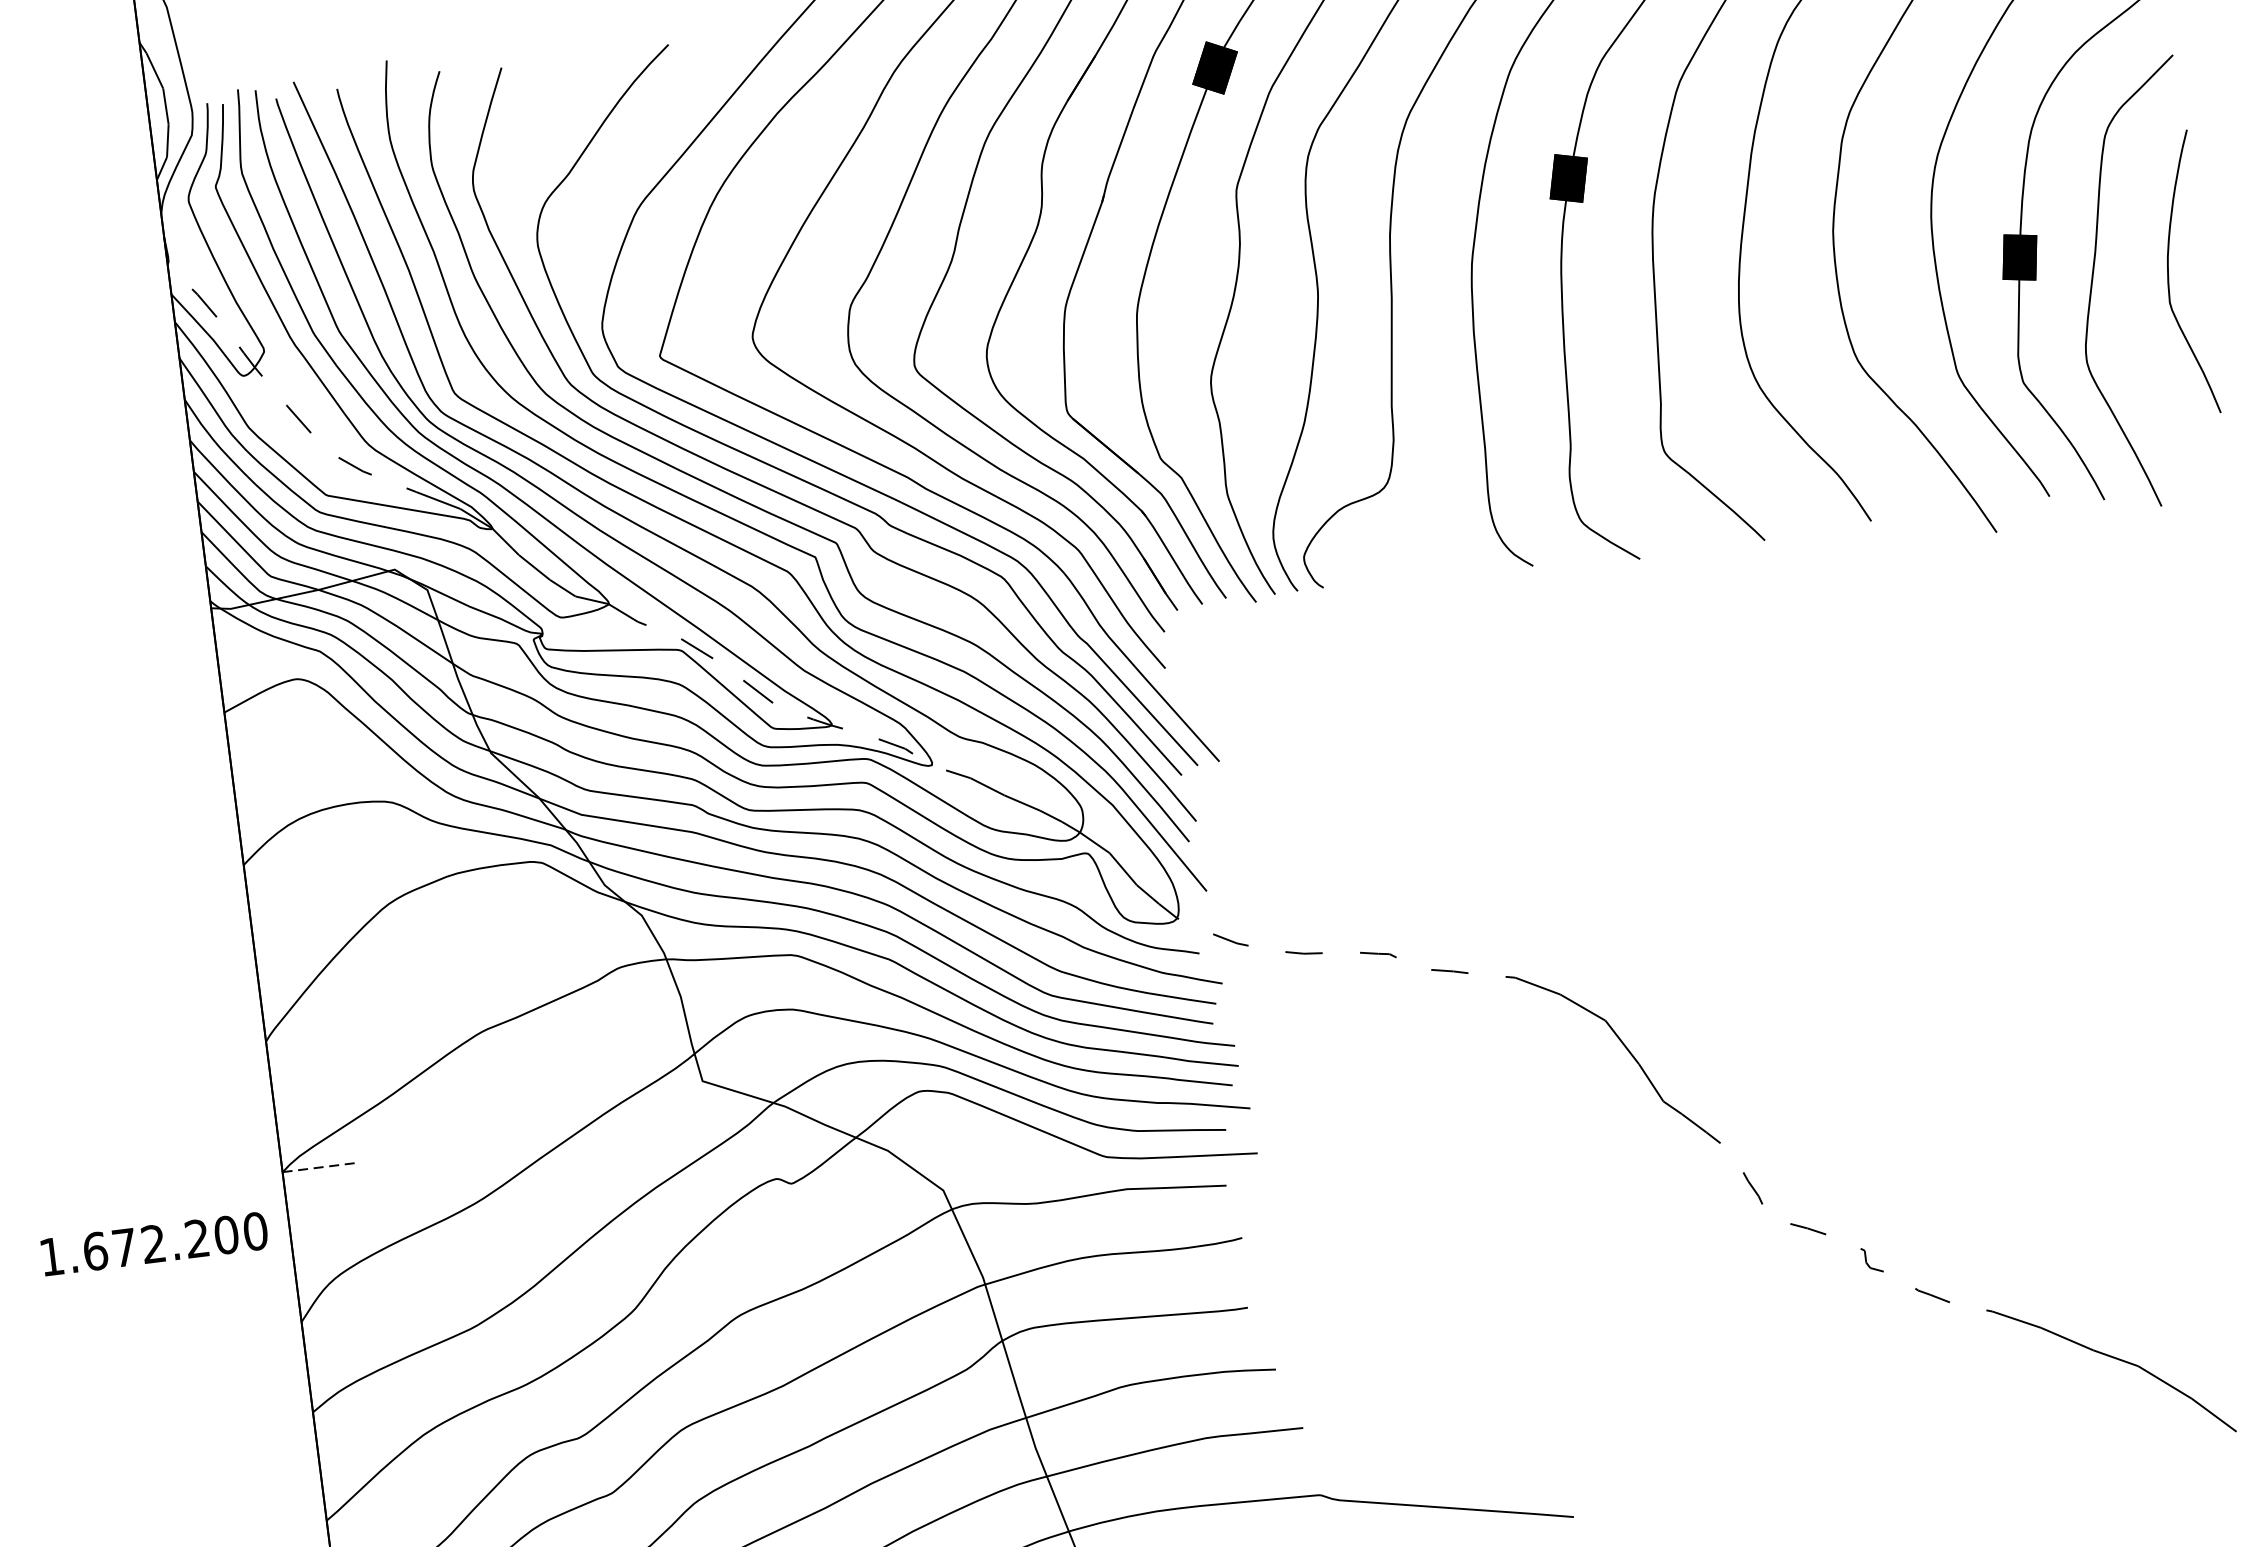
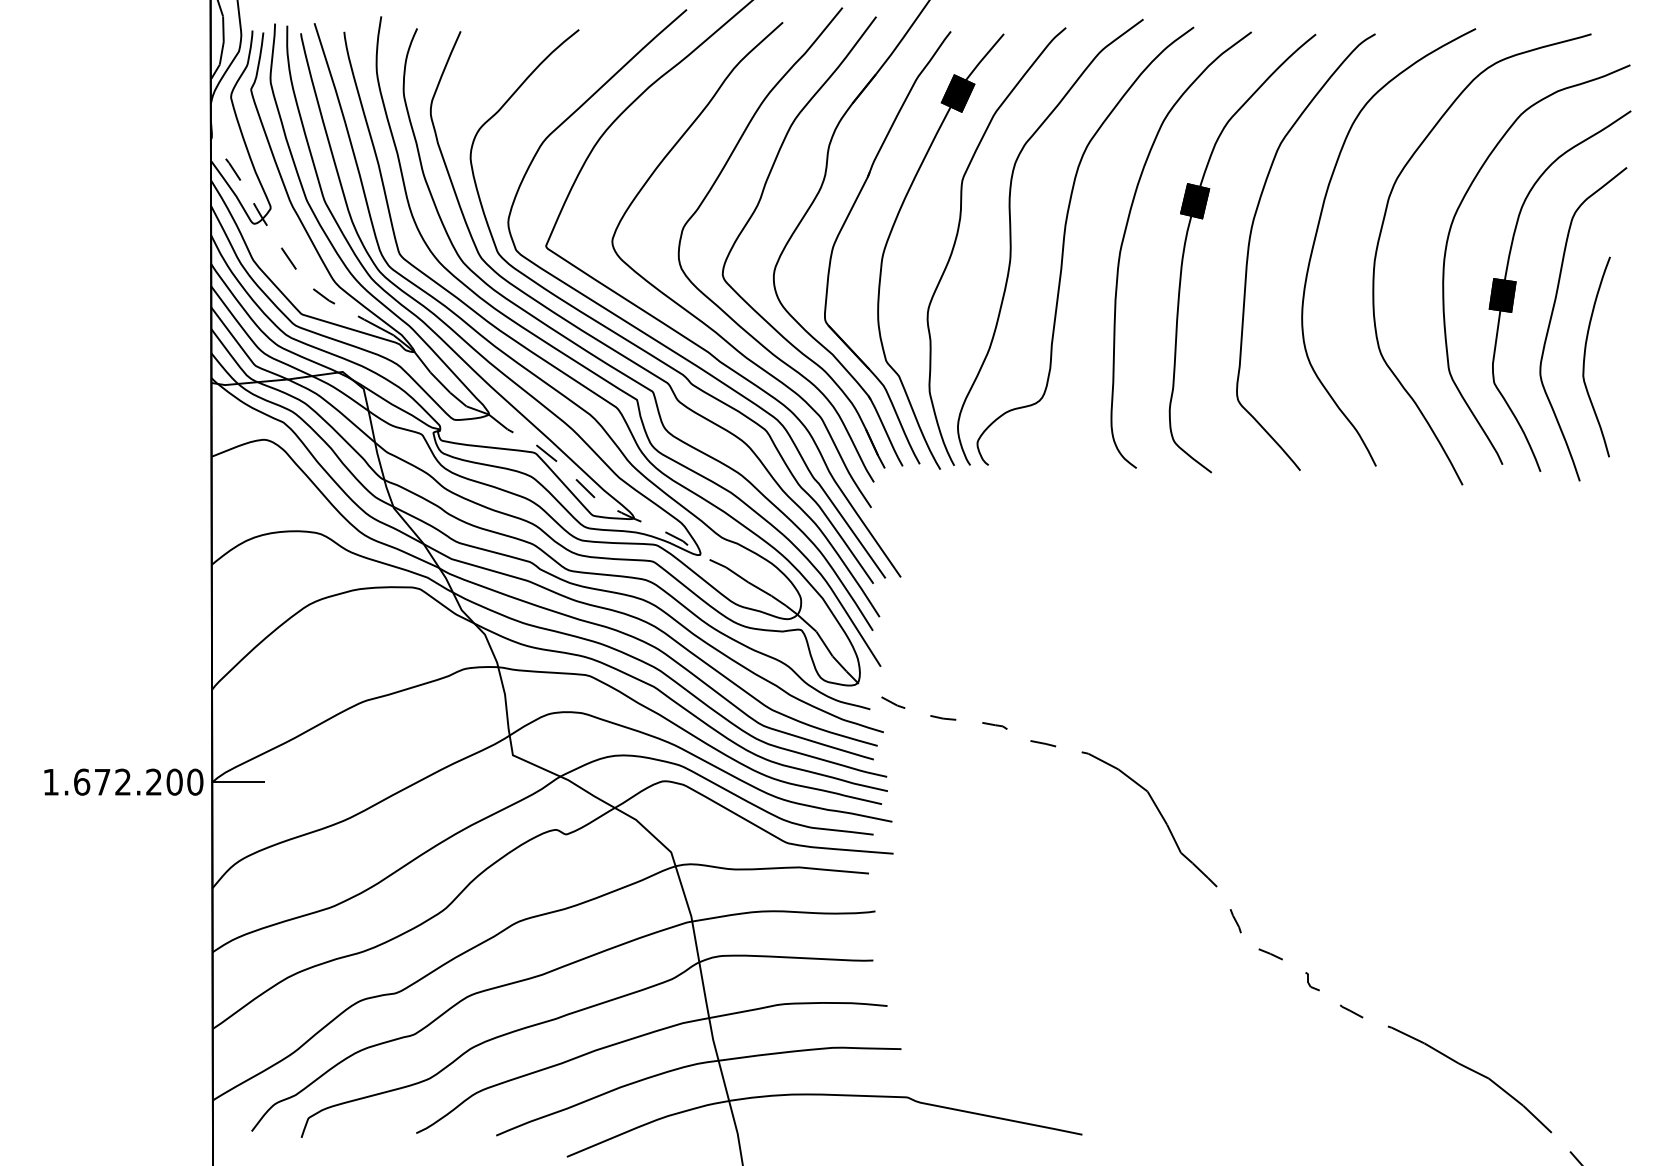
curve: (2169, 274) -> (1585, 356), moved
line: (319, 1167) -> (238, 782), dashed -> solid
text: (154, 1243) -> (123, 781), moved

